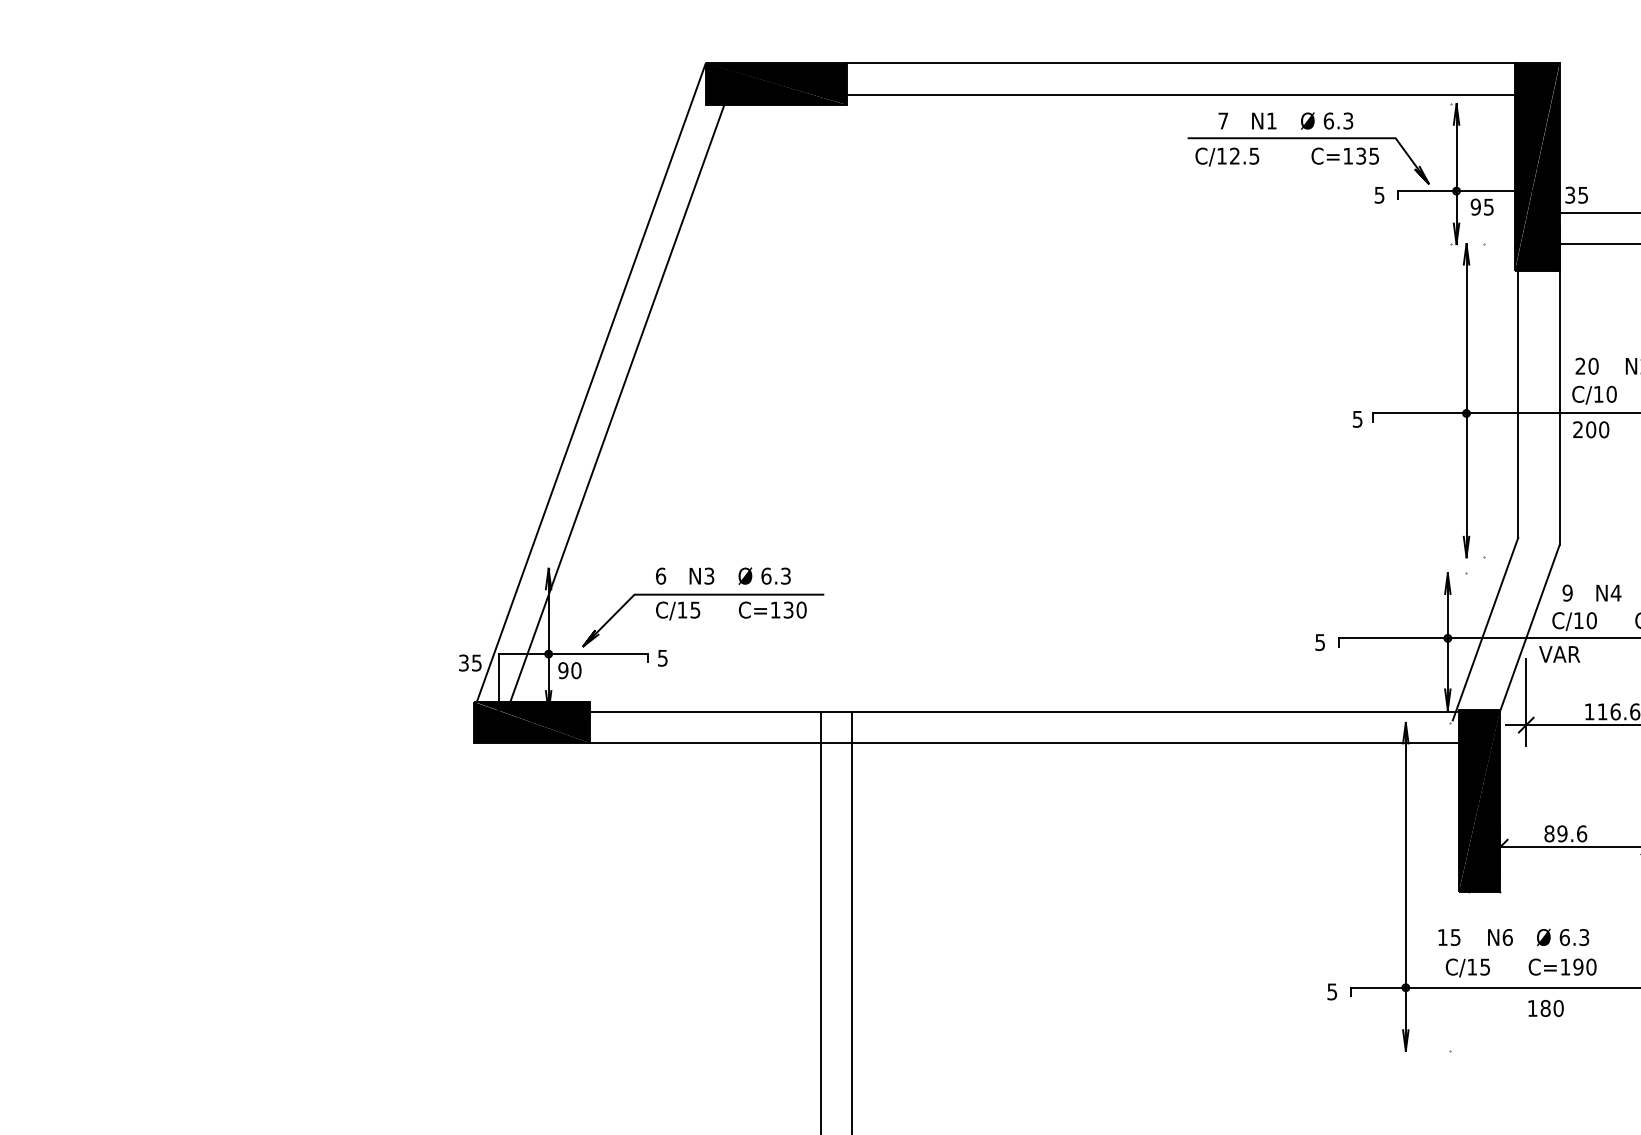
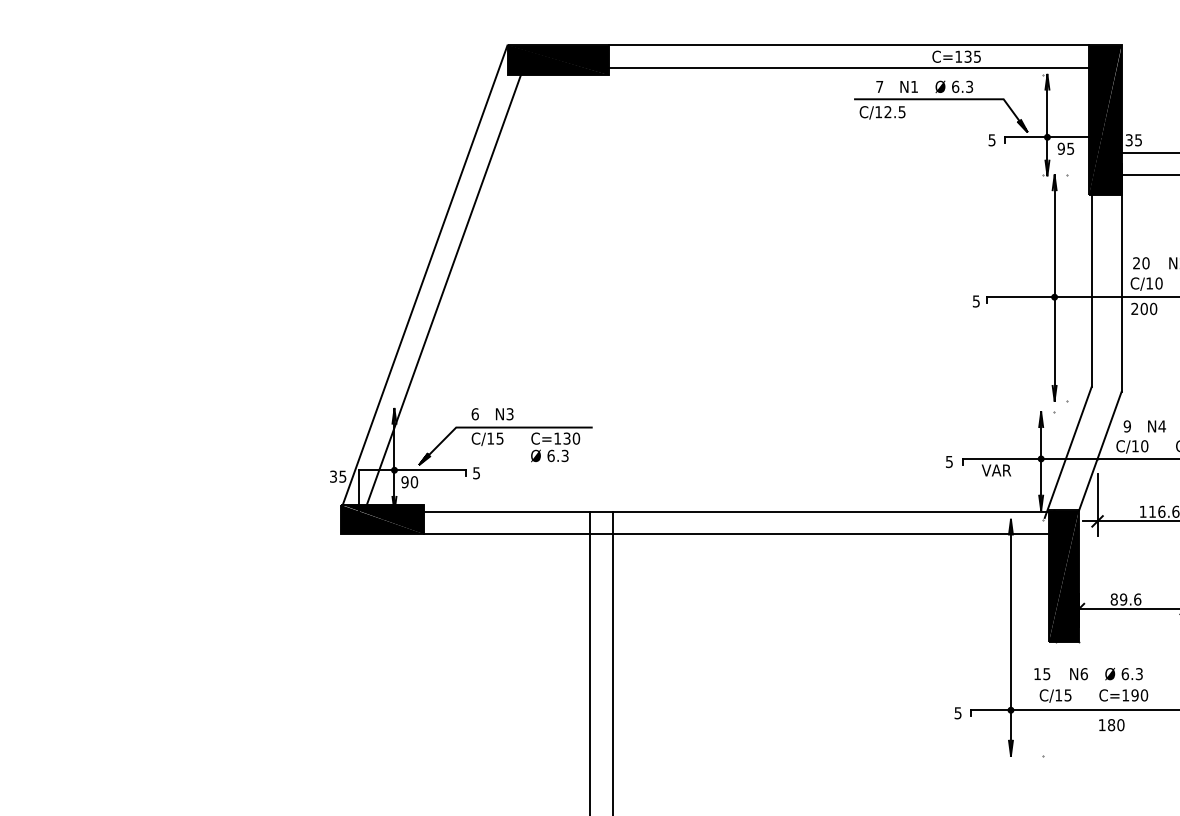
text: (1344, 155) -> (956, 56), moved
text: (764, 575) -> (549, 455), moved
text: (1559, 654) -> (996, 470), moved

